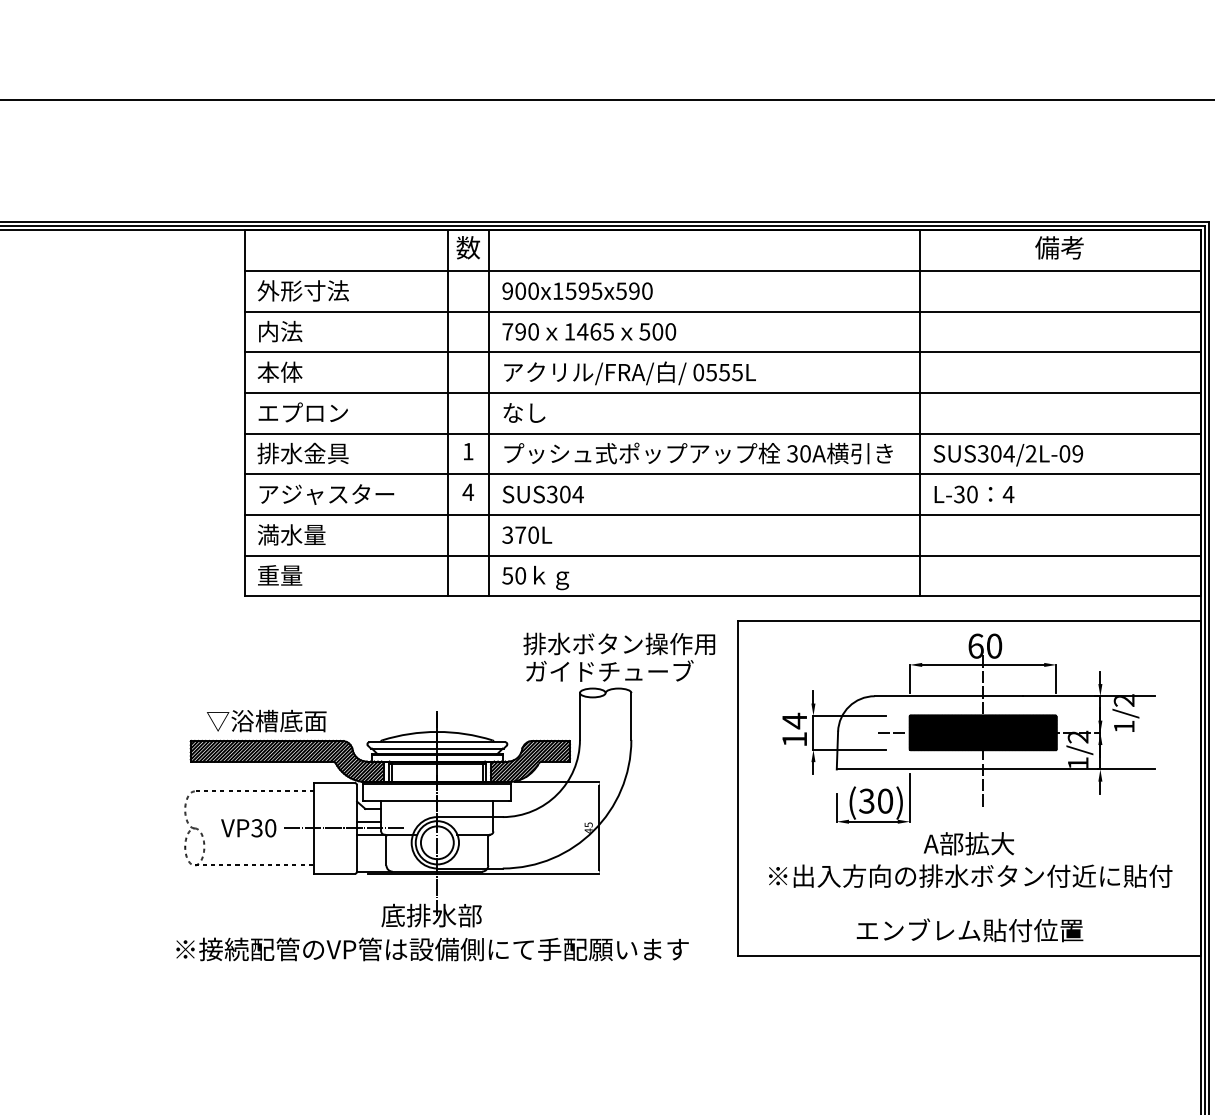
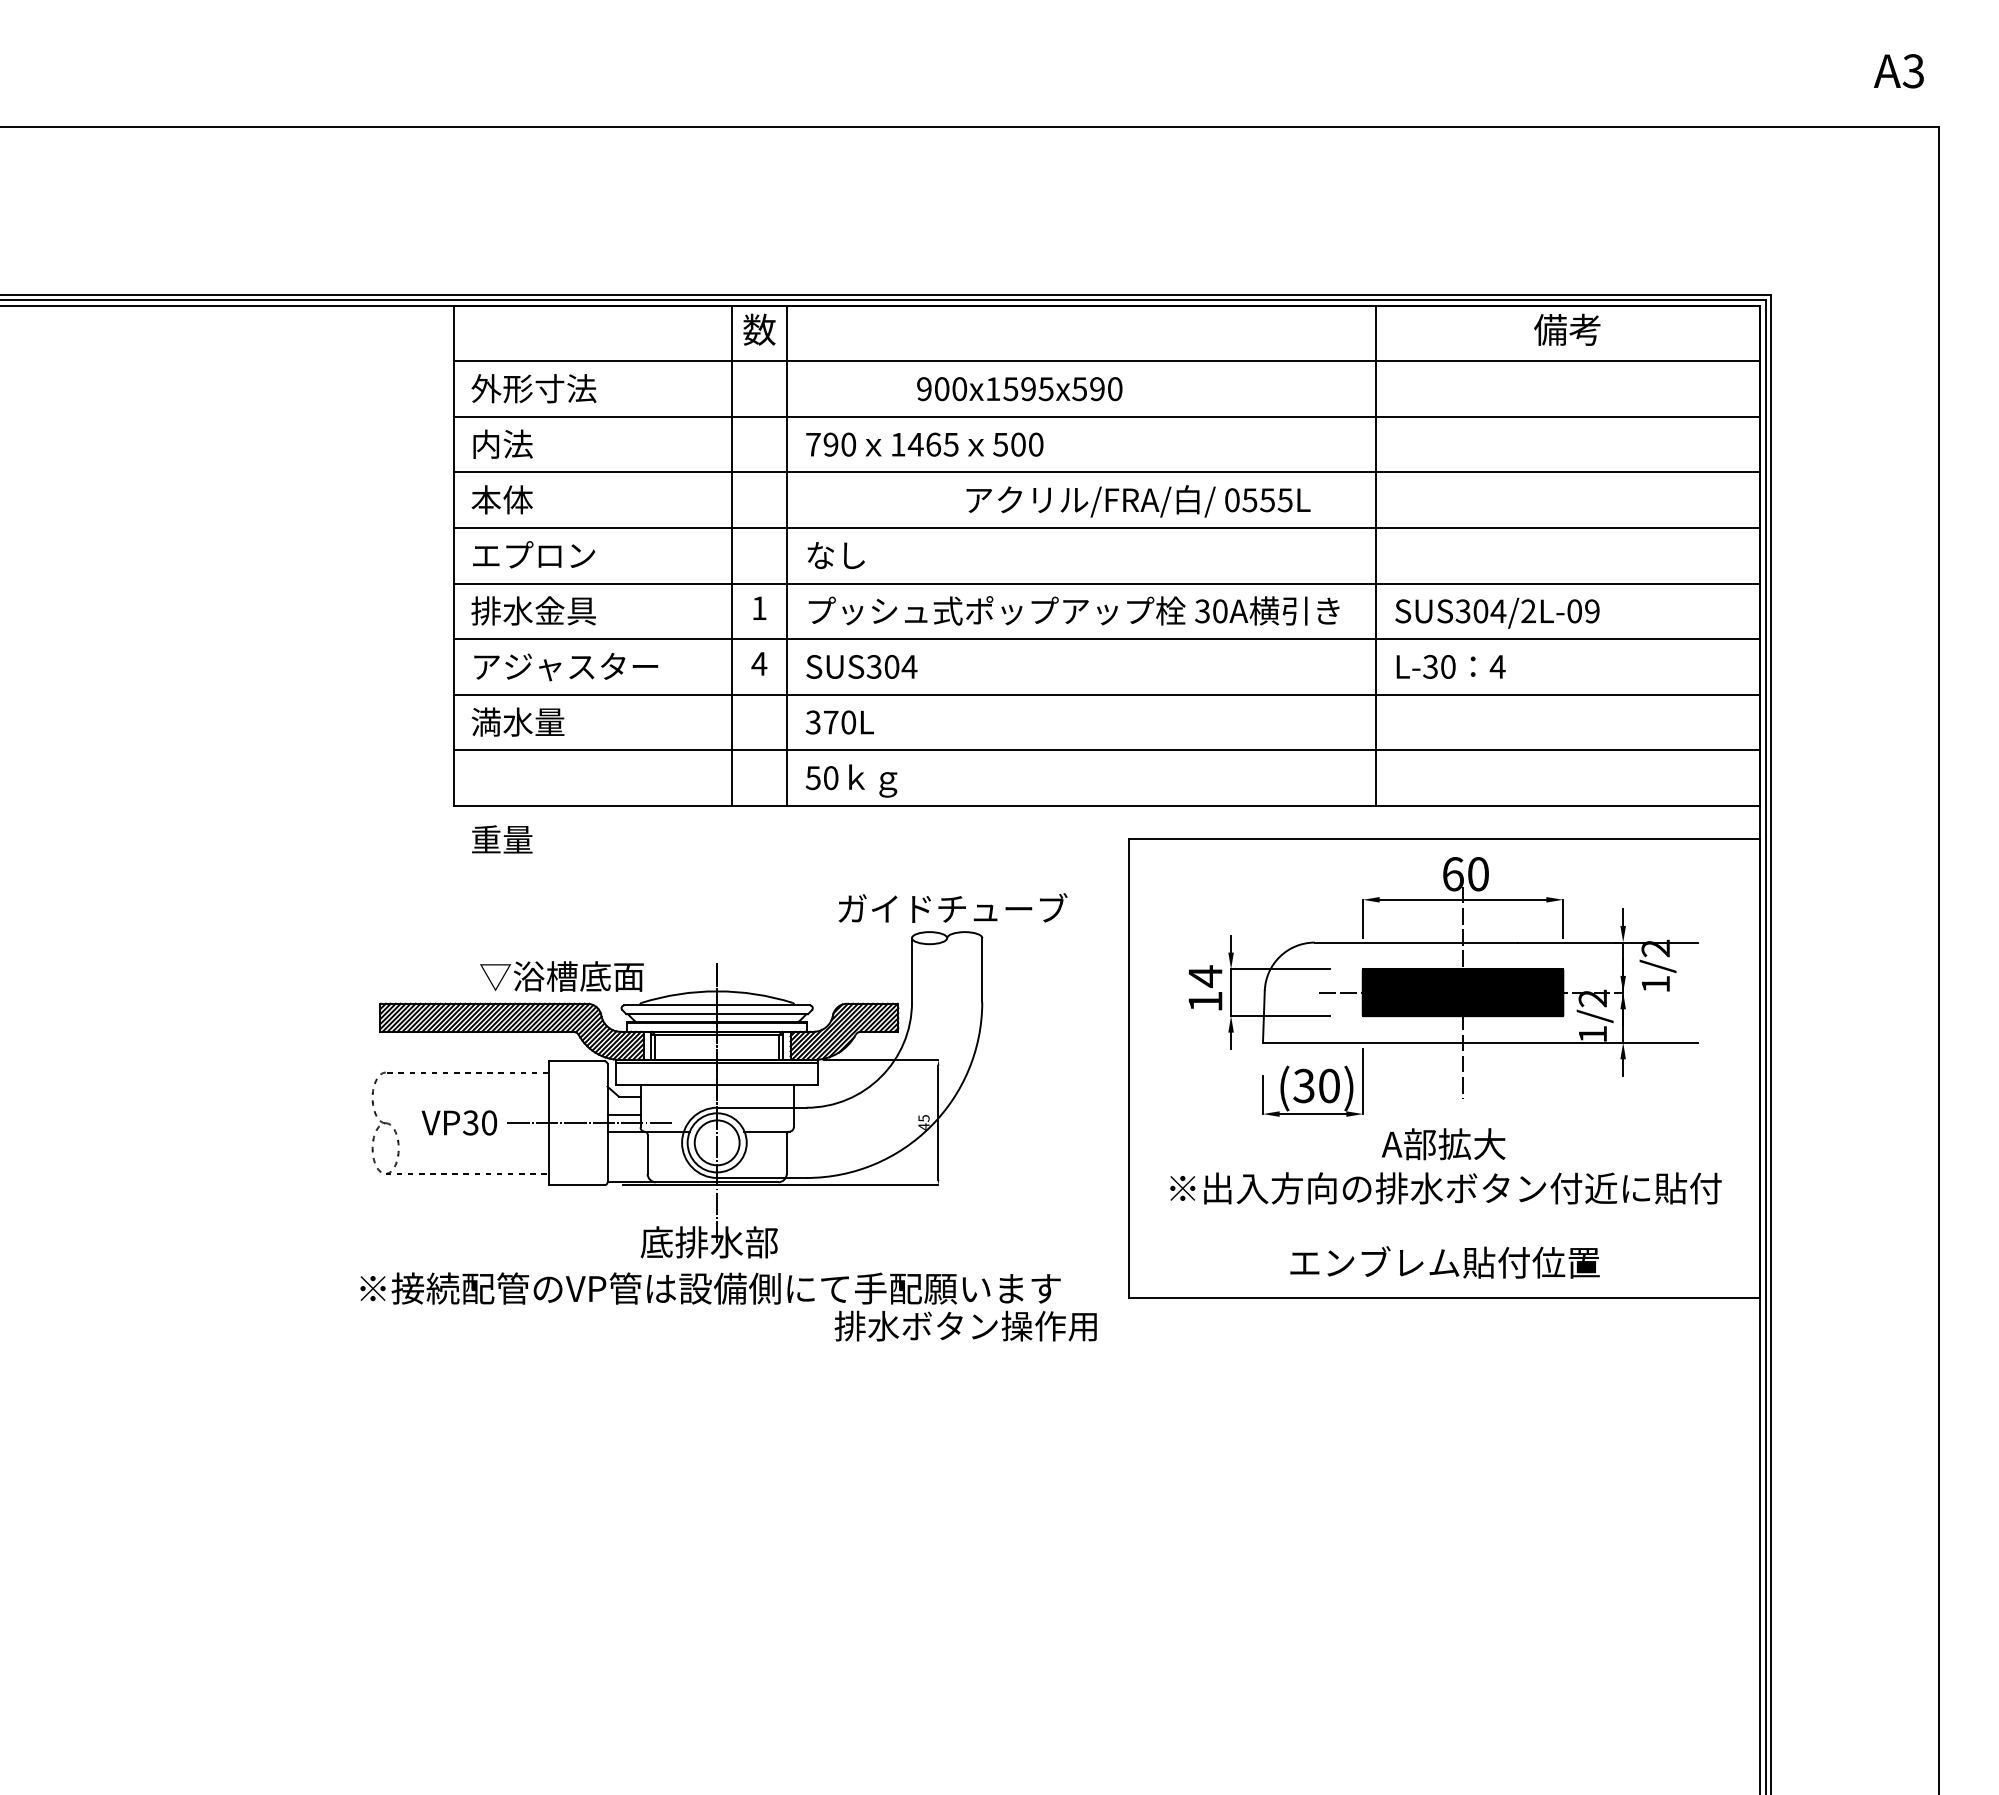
text: (577, 291) -> (1019, 389), moved
text: (630, 373) -> (1138, 501), moved
text: (280, 575) -> (502, 839), moved
text: (619, 643) -> (965, 1325), moved
text: (266, 721) -> (561, 976), moved

